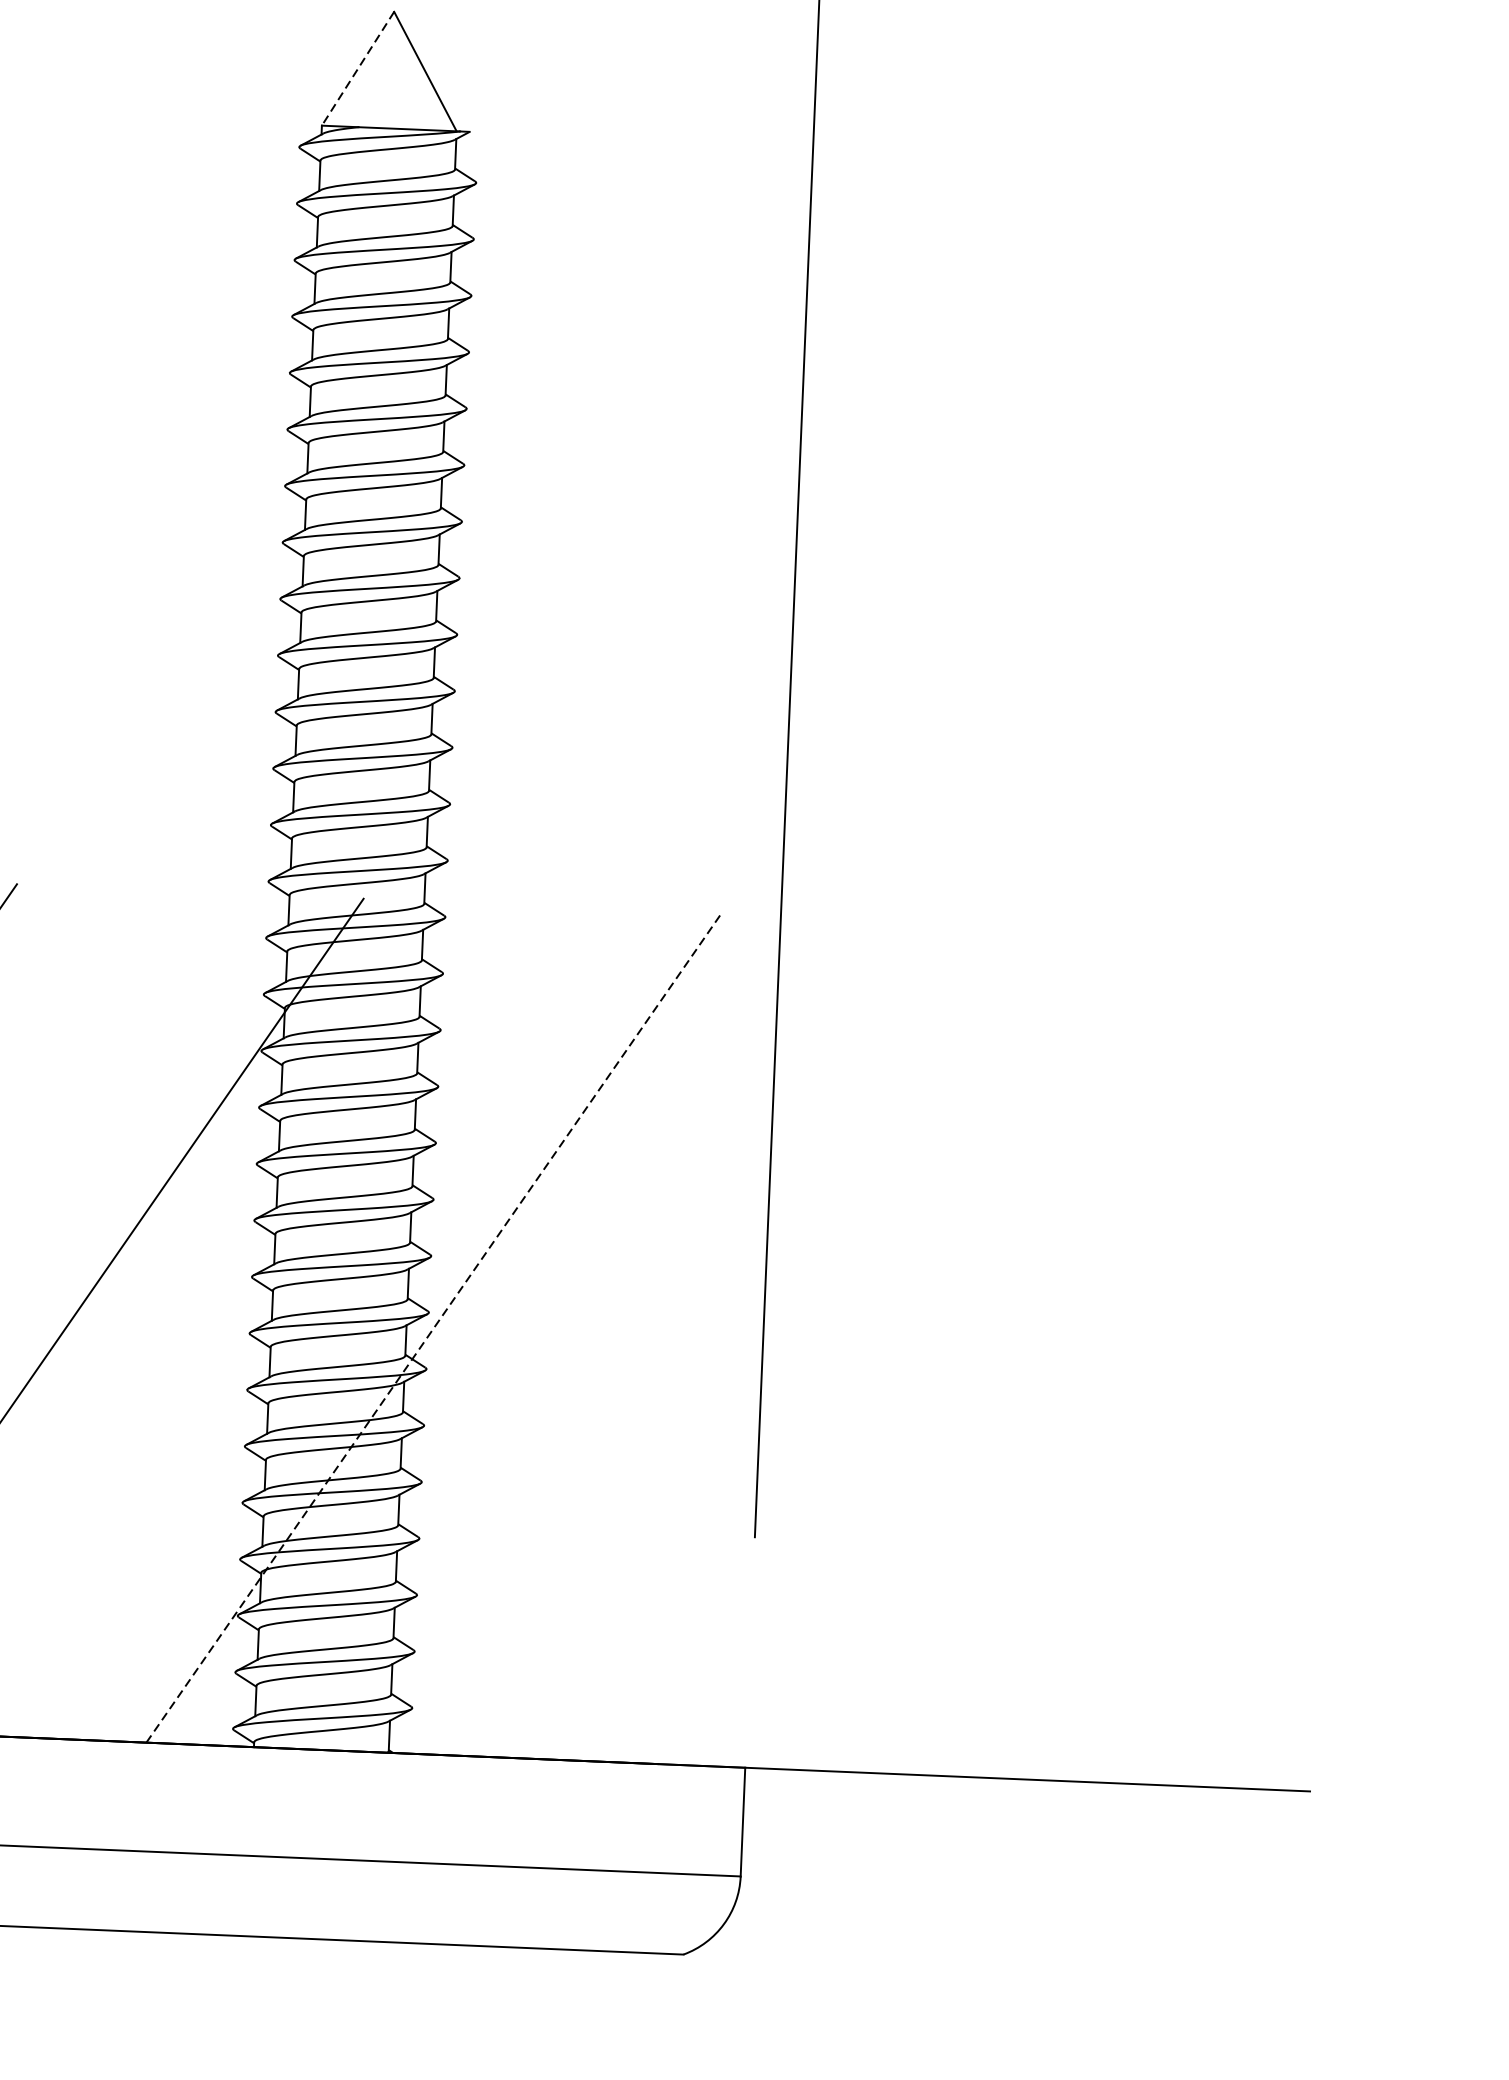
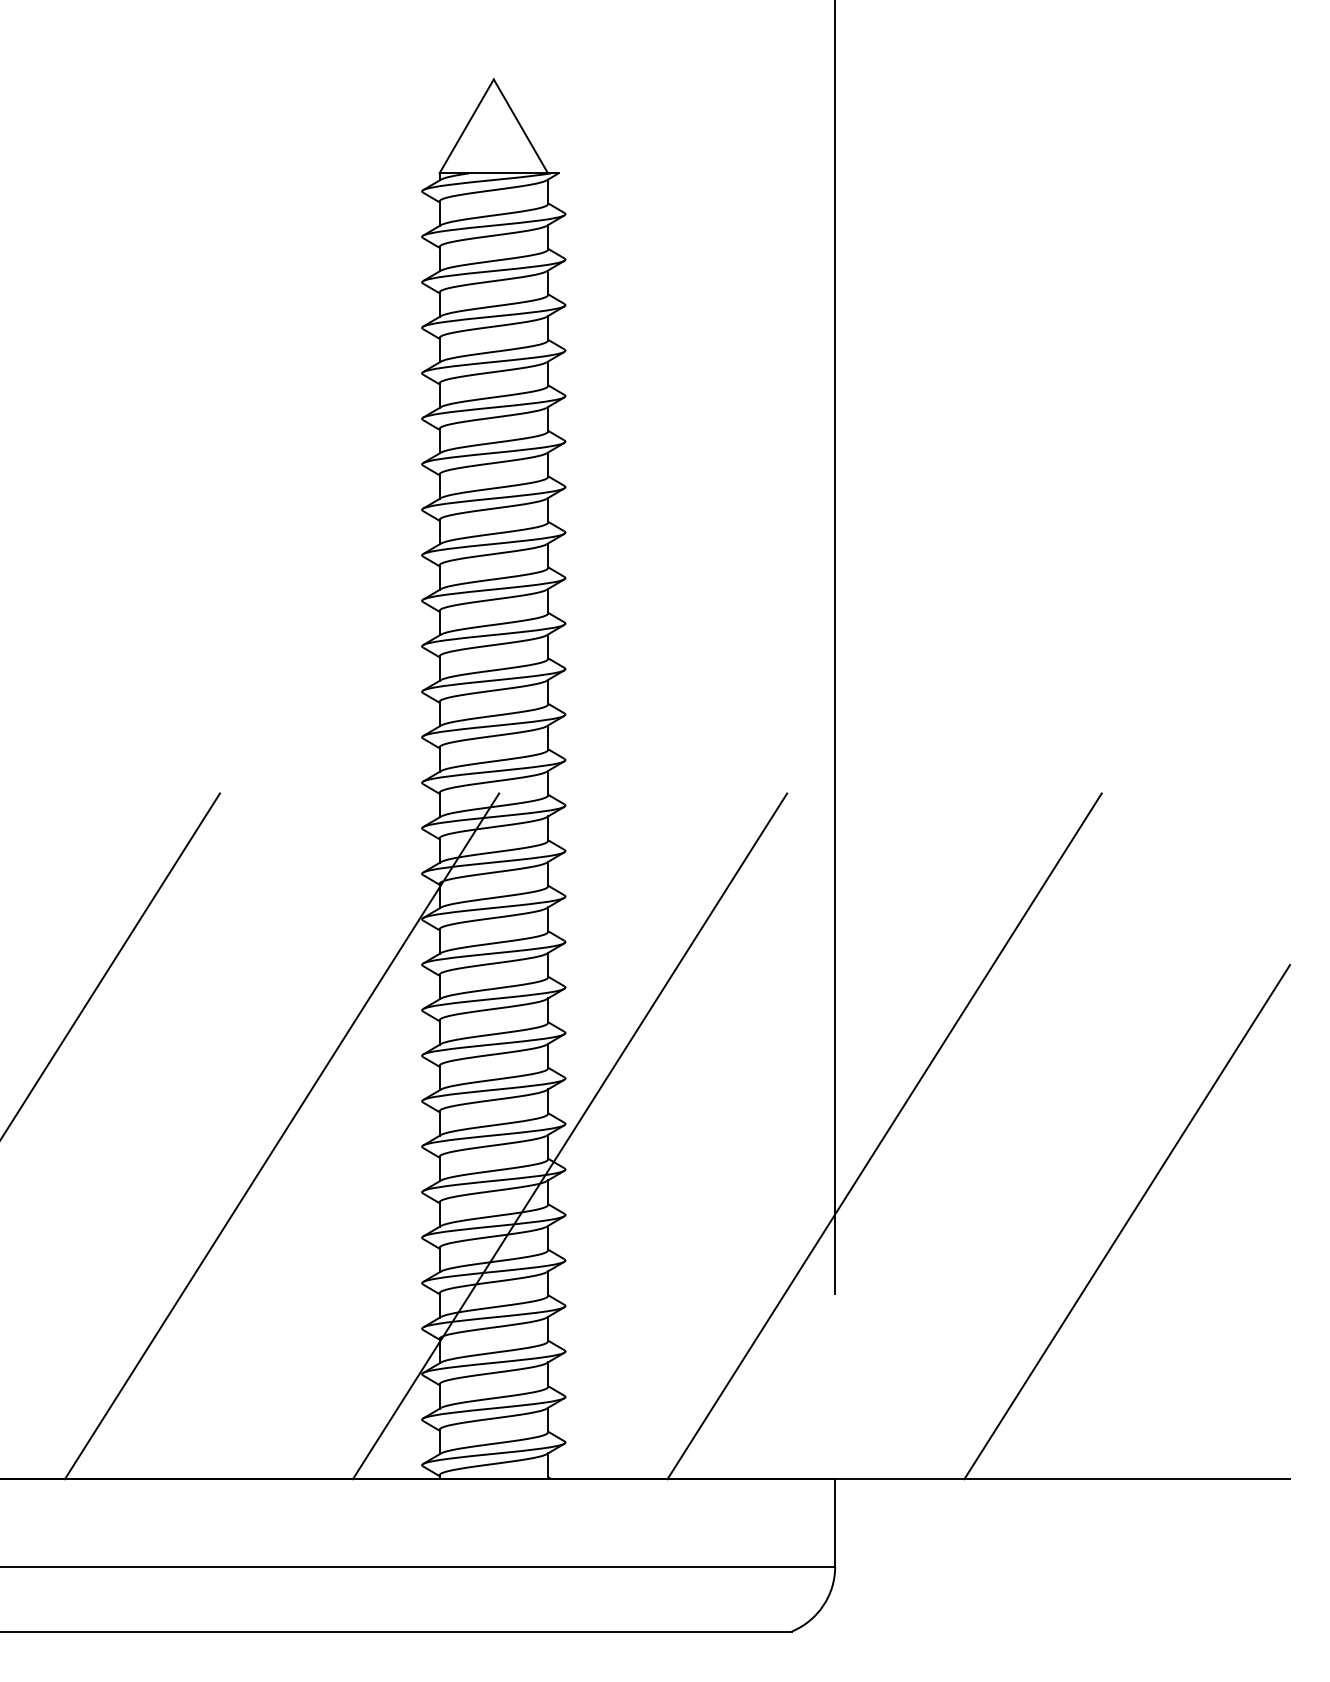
line: (357, 68) -> (466, 126), dashed -> solid
line: (434, 1328) -> (570, 1136), dashed -> solid
line: (824, 1344) -> (884, 1136), added
line: (1121, 1464) -> (1127, 1222), added

